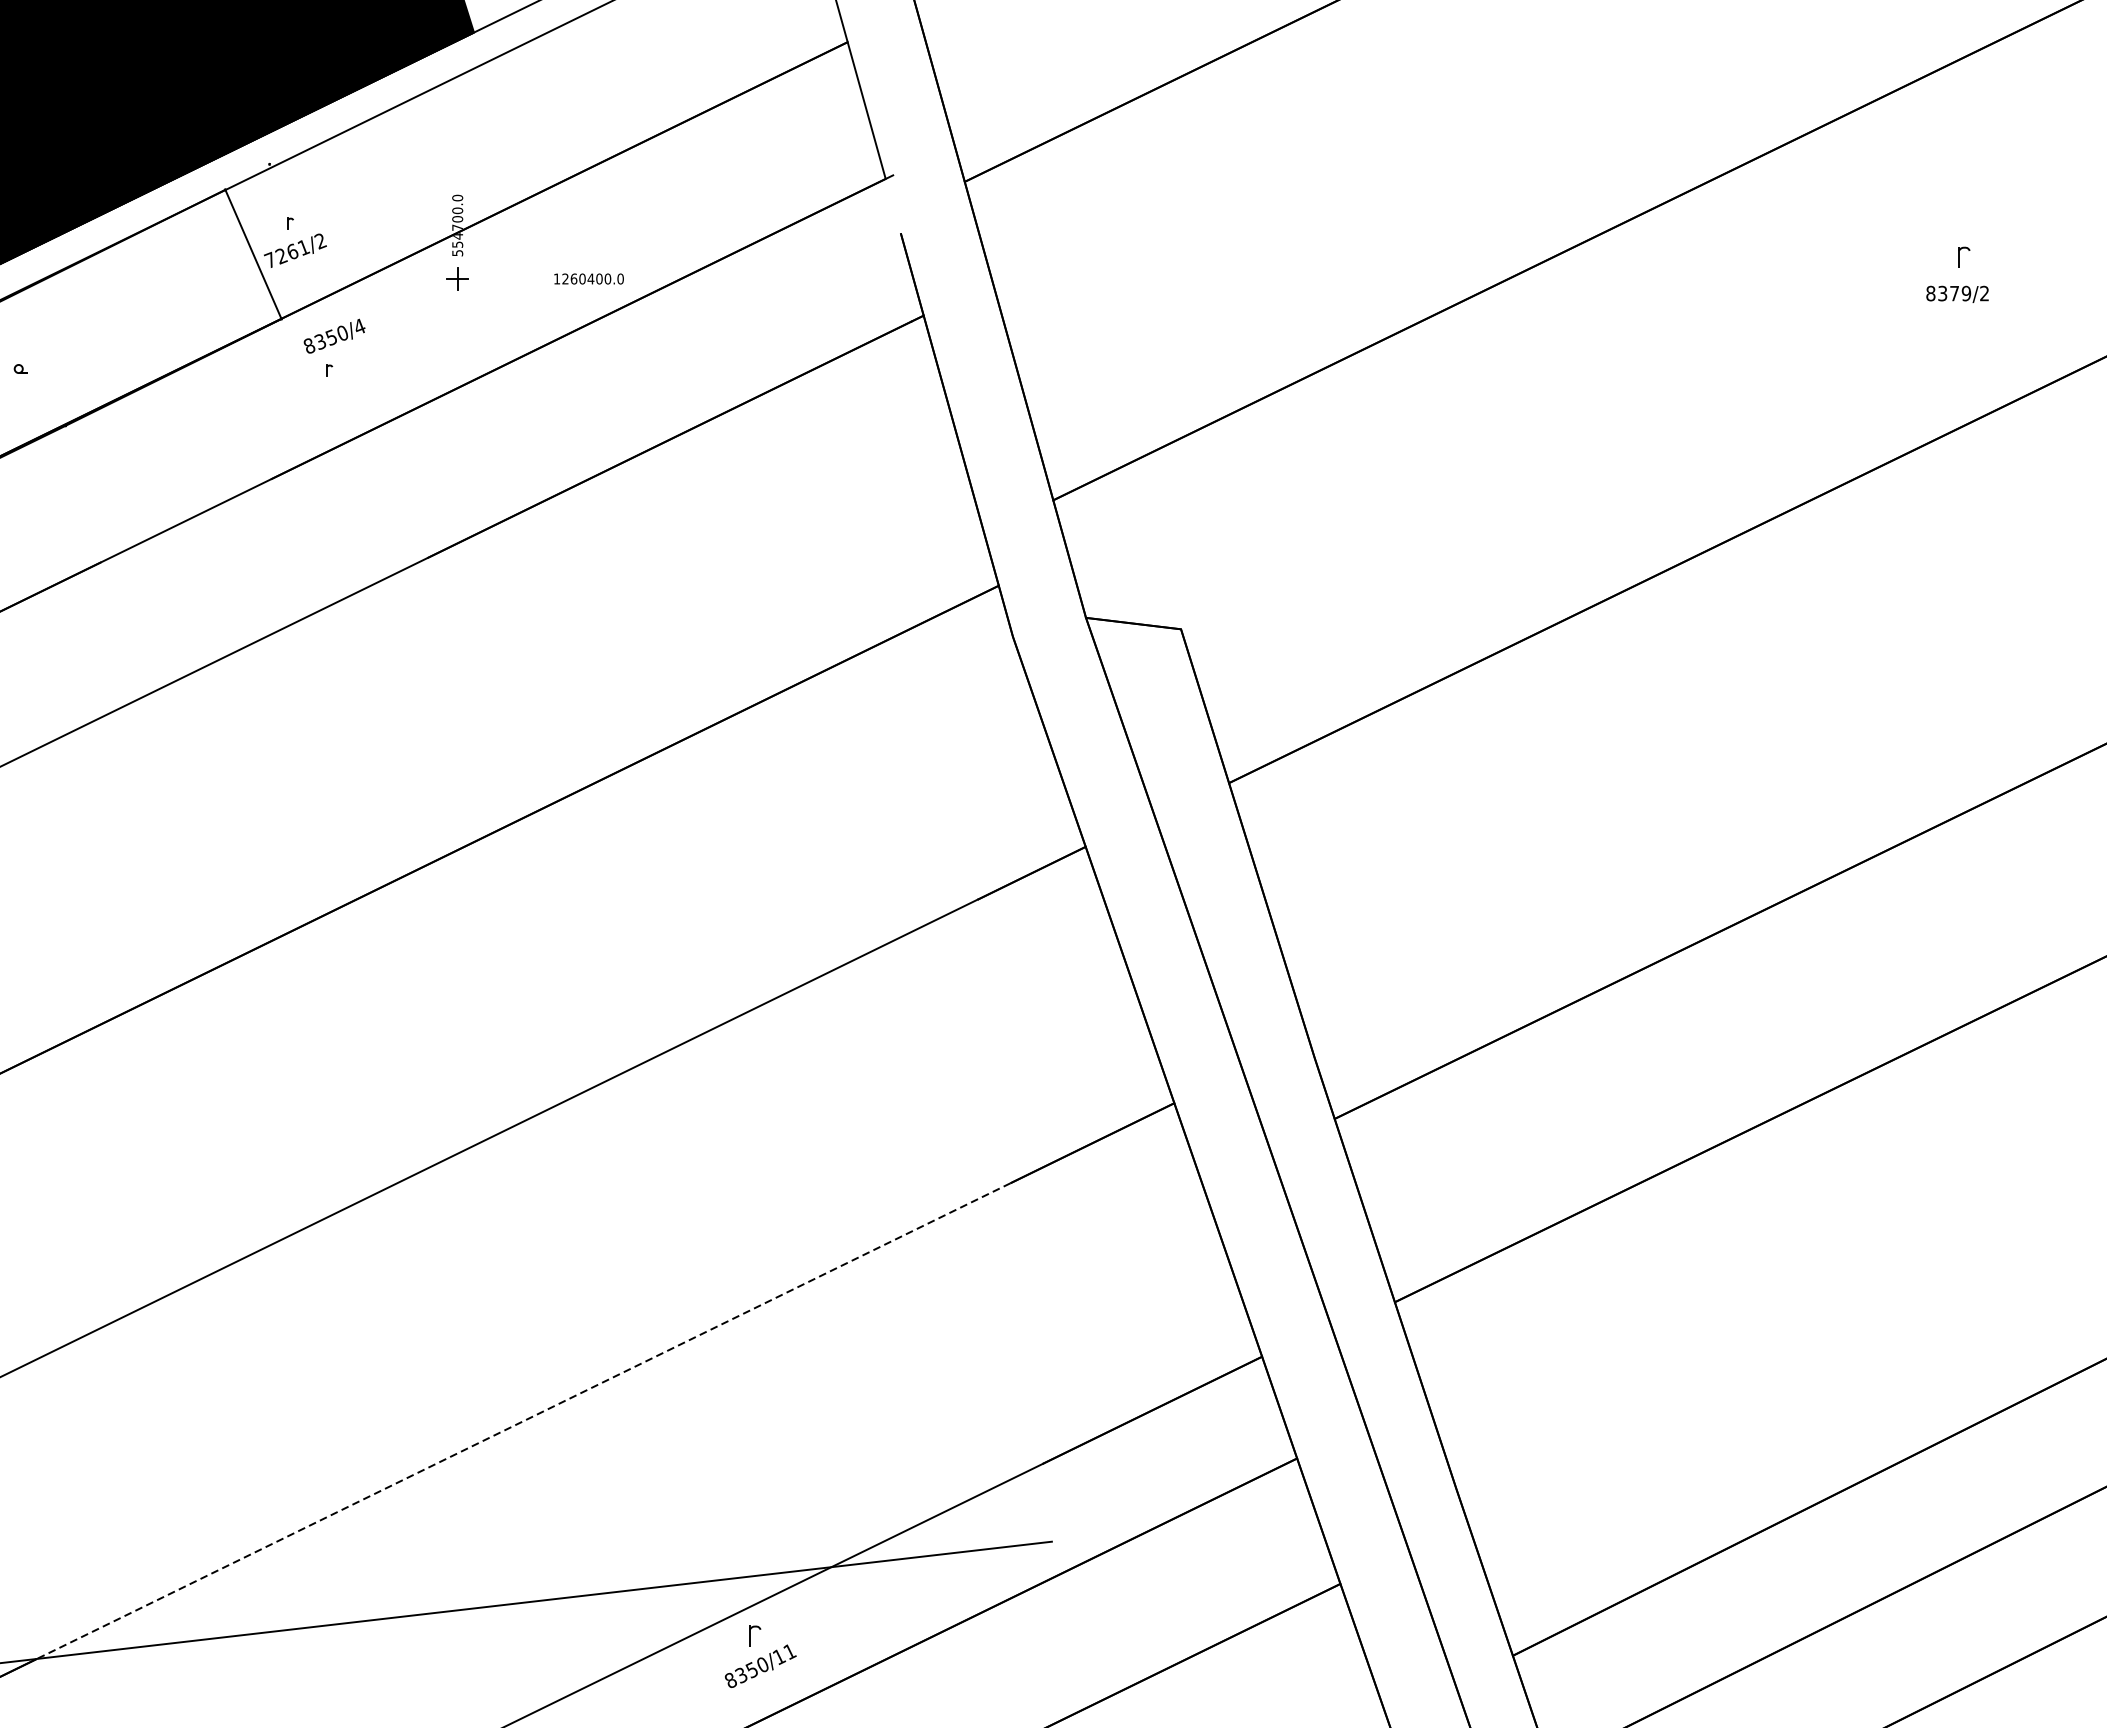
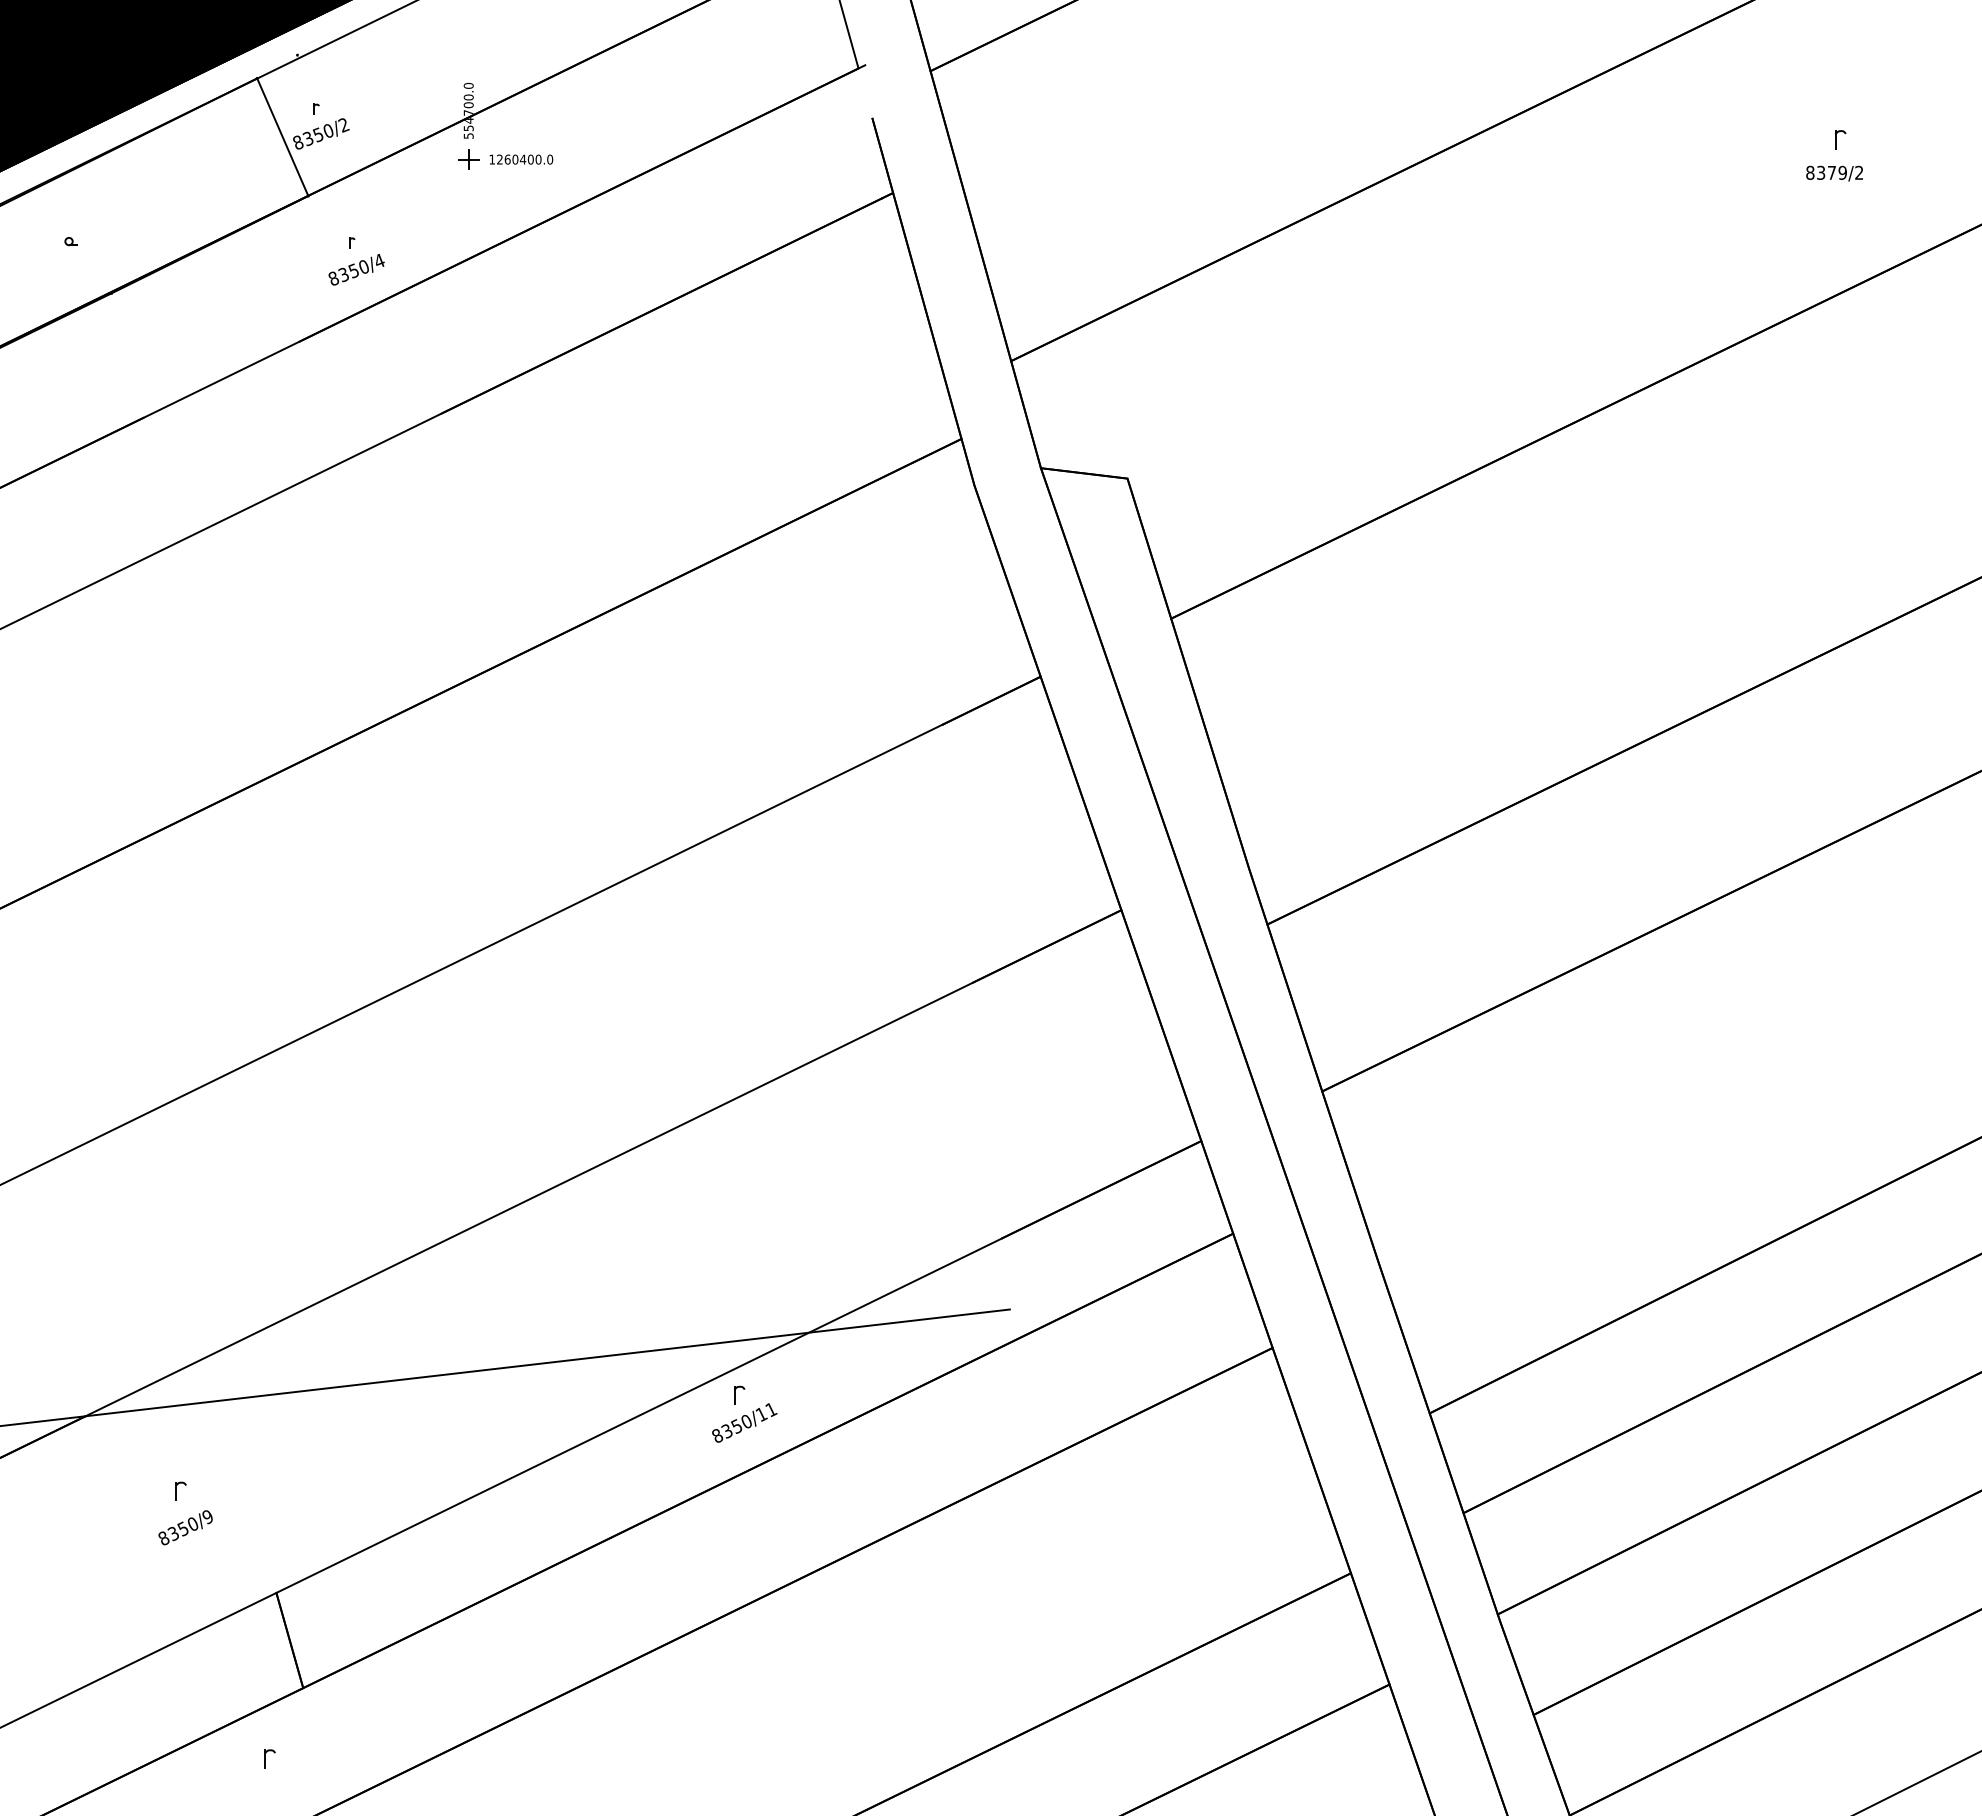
text: (287, 253) -> (313, 136), 7261/2 -> 8350/2
text: (589, 278) -> (521, 159), moved
text: (334, 335) -> (356, 269), moved
line: (523, 1420) -> (528, 1199), dashed -> solid

